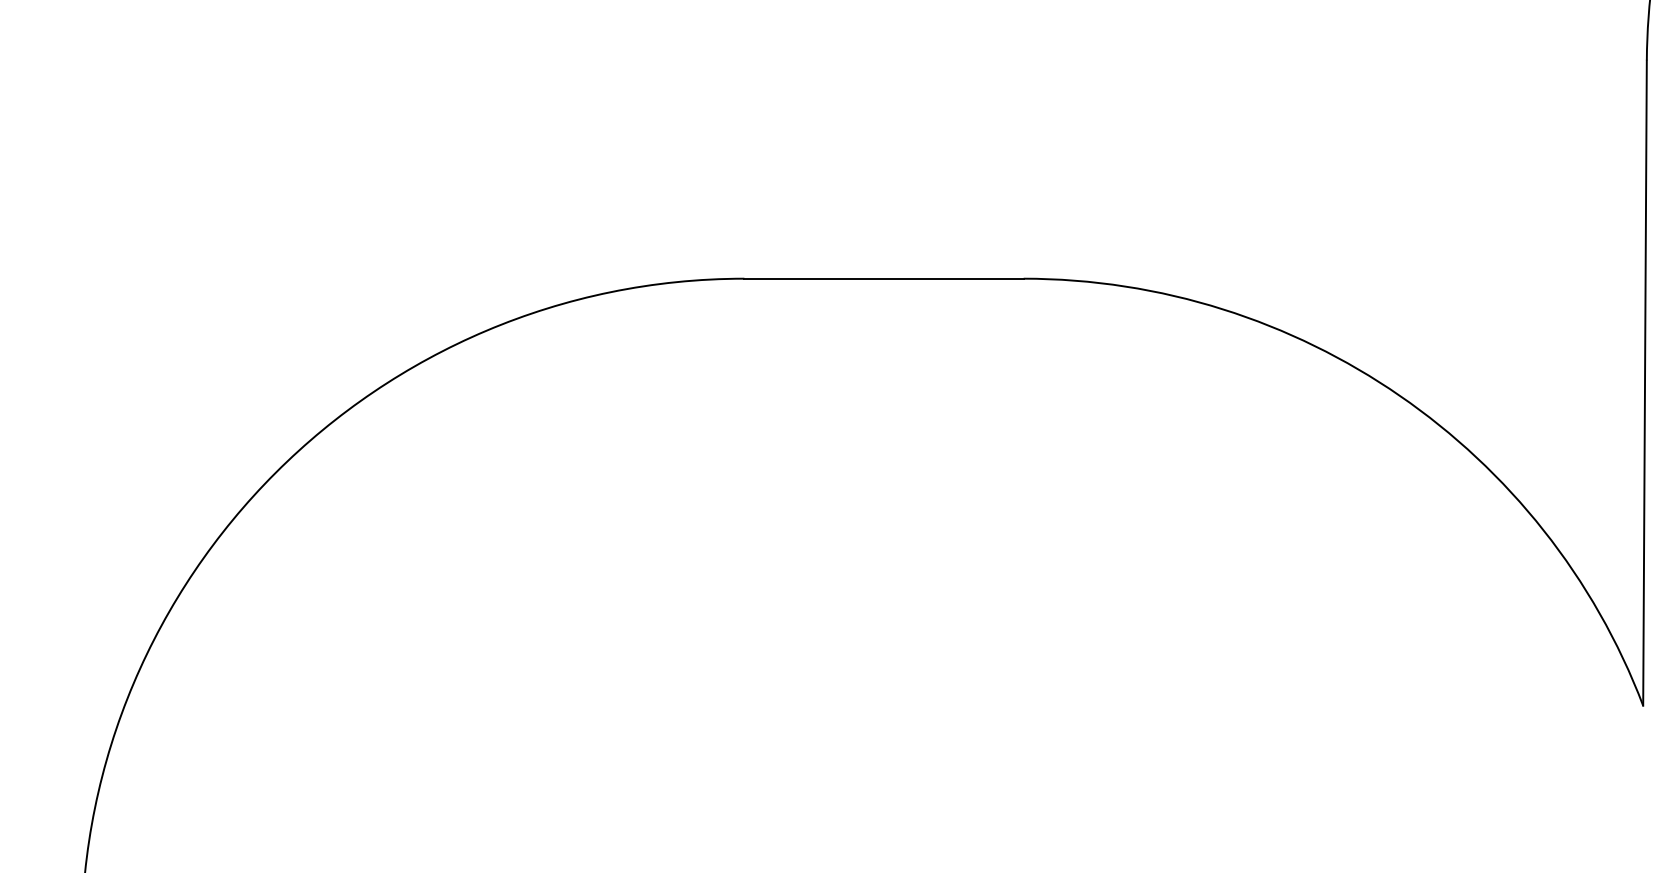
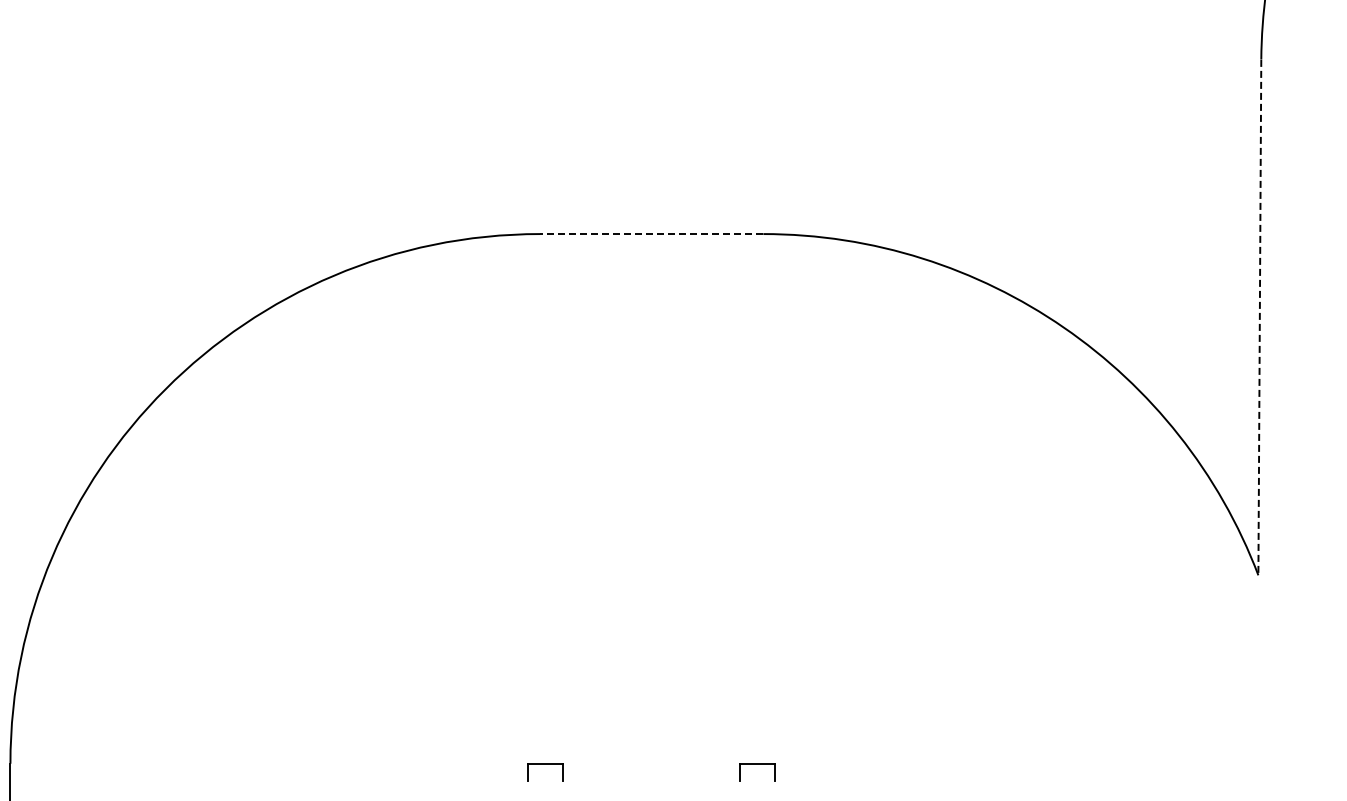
line: (883, 279) -> (651, 234), solid -> dashed
line: (1644, 383) -> (1259, 317), solid -> dashed

